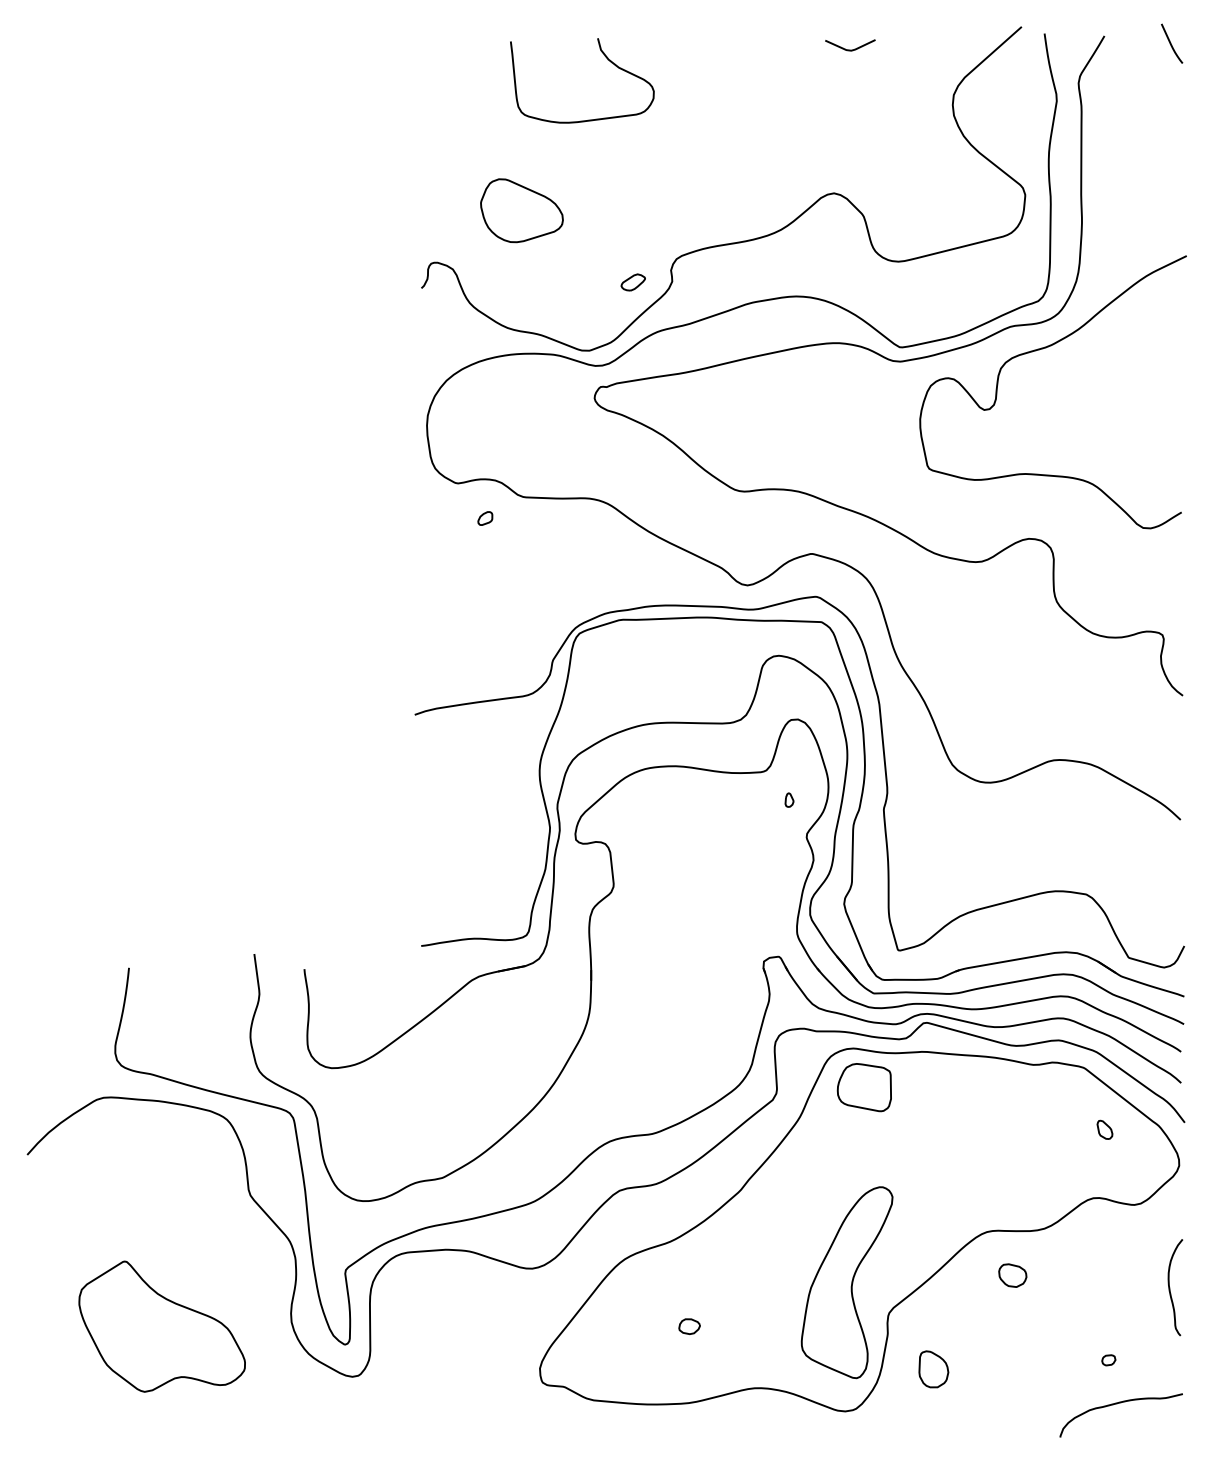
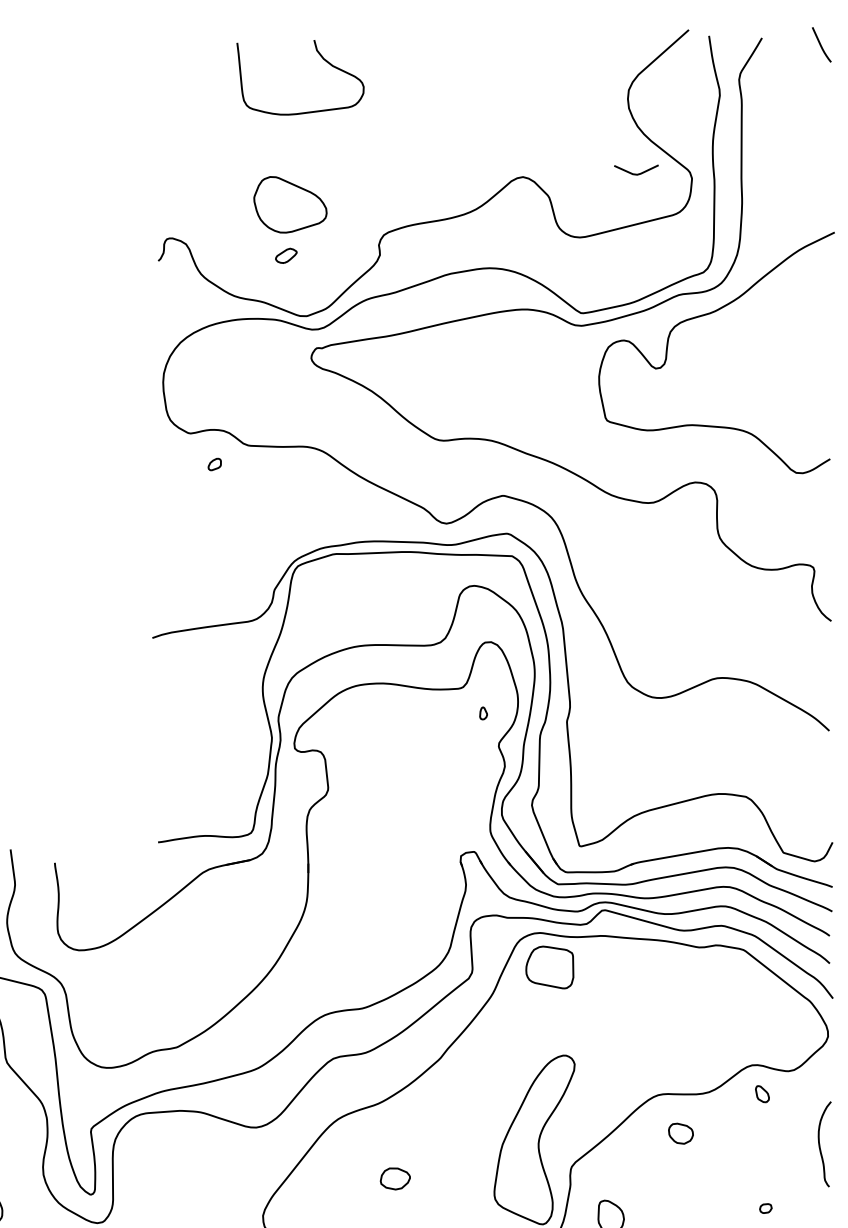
curve: (850, 49) -> (636, 173), moved
part: (521, 210) -> (290, 204), moved
part: (632, 282) -> (285, 255), moved
part: (1104, 1129) -> (762, 1093), moved
part: (689, 1326) -> (395, 1178), size x1.6

